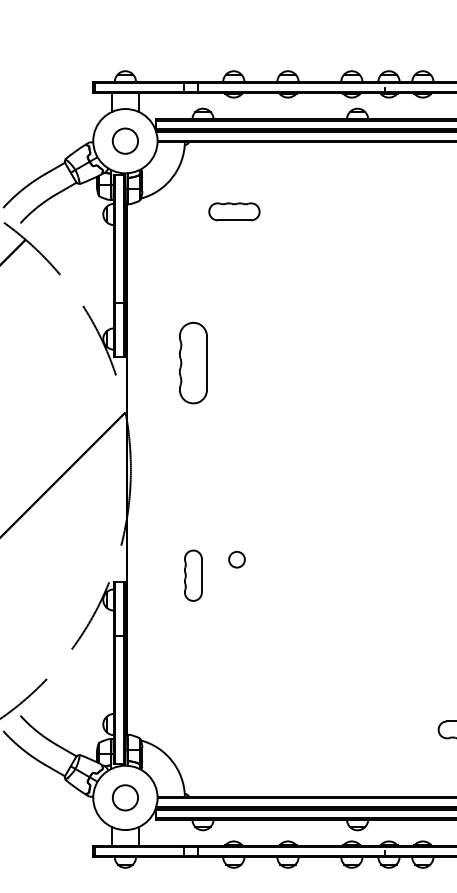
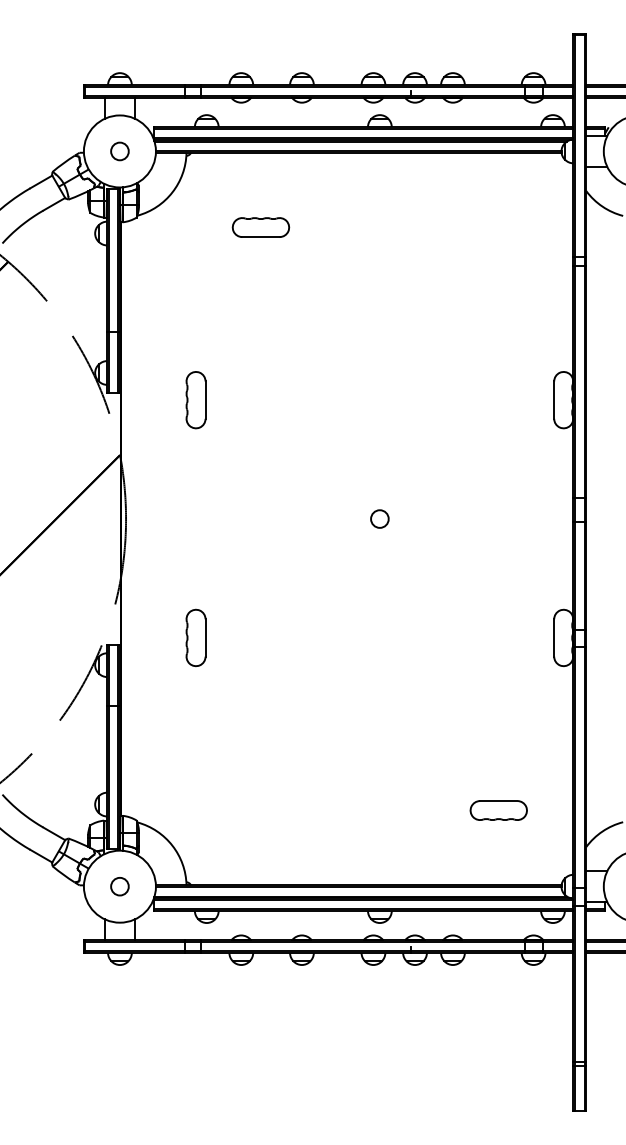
circle: (125, 141) -> (119, 151), size x0.62
part: (234, 211) -> (260, 227), moved
part: (192, 363) -> (195, 400), size x0.62
circle: (236, 559) -> (379, 518), moved
circle: (125, 797) -> (119, 886), size x0.62

